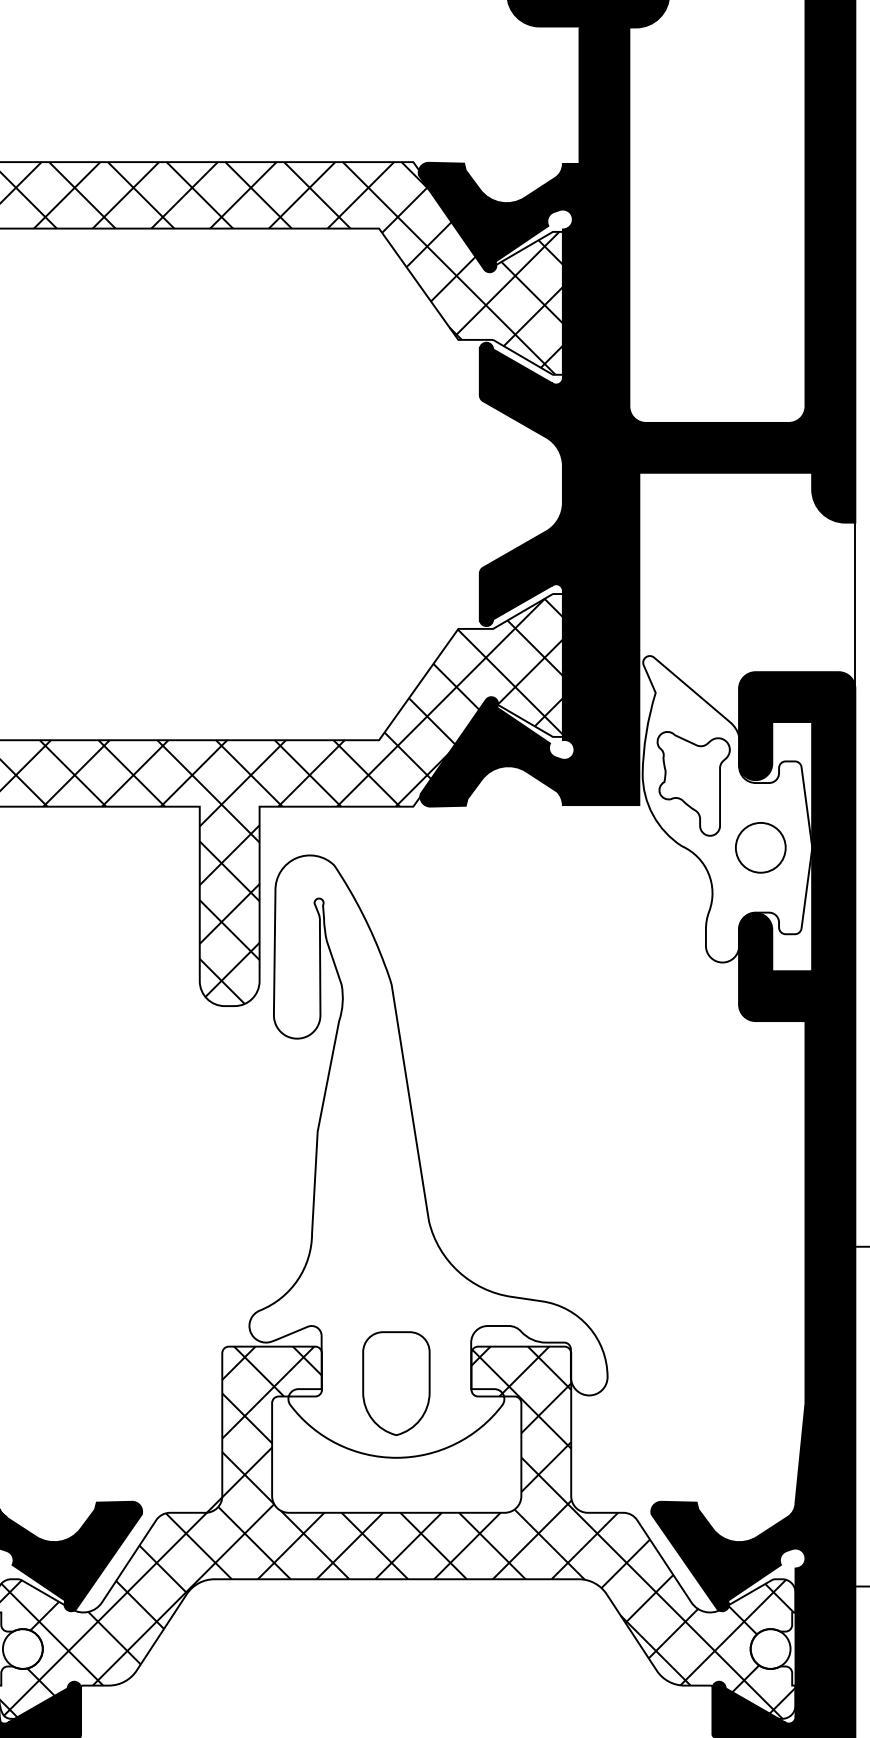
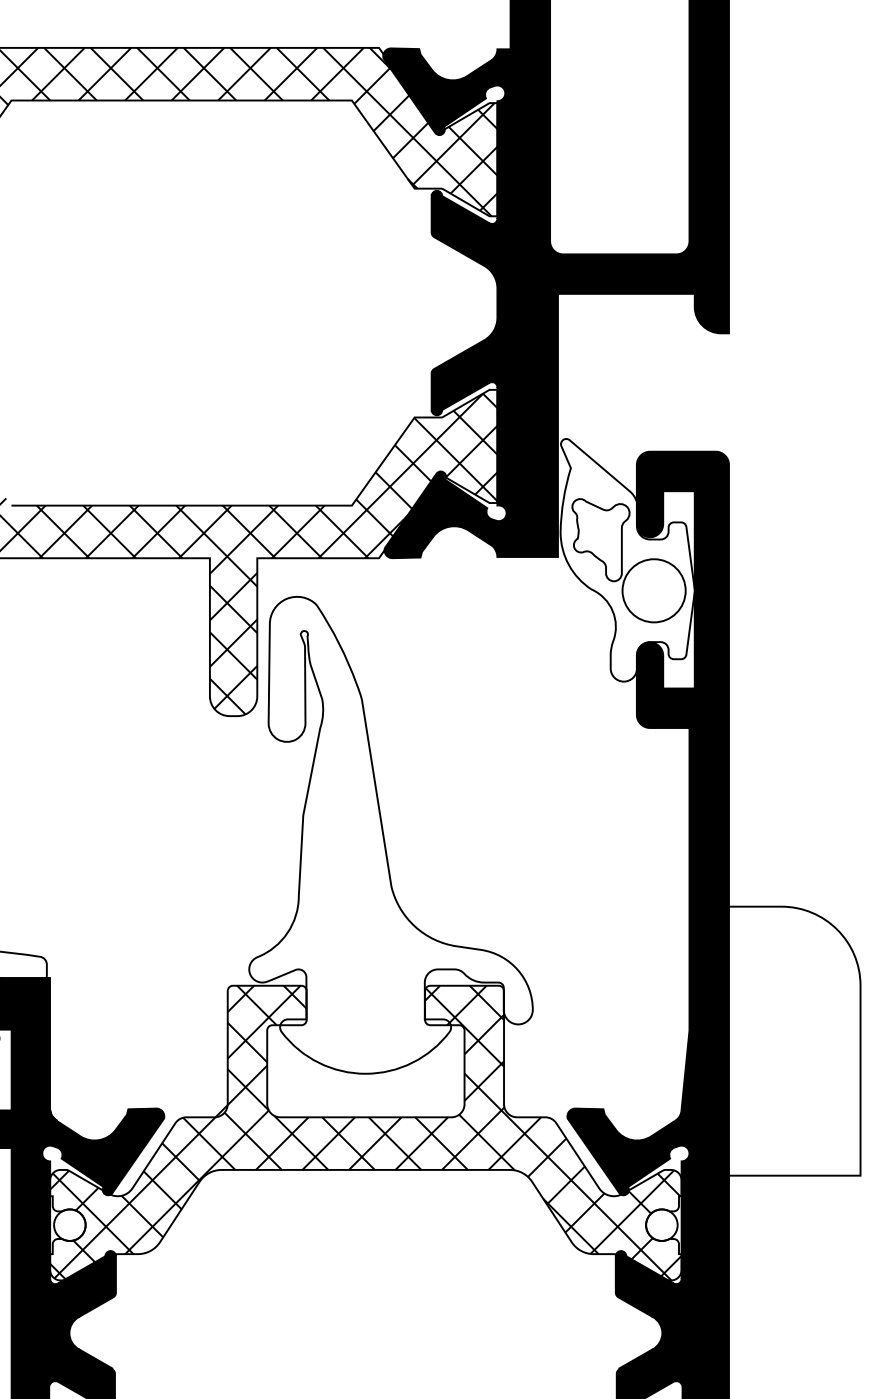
line: (854, 606) -> (728, 399), removed
circle: (760, 847) -> (653, 590), size x1.6
part: (396, 1382) -> (365, 1014), removed

